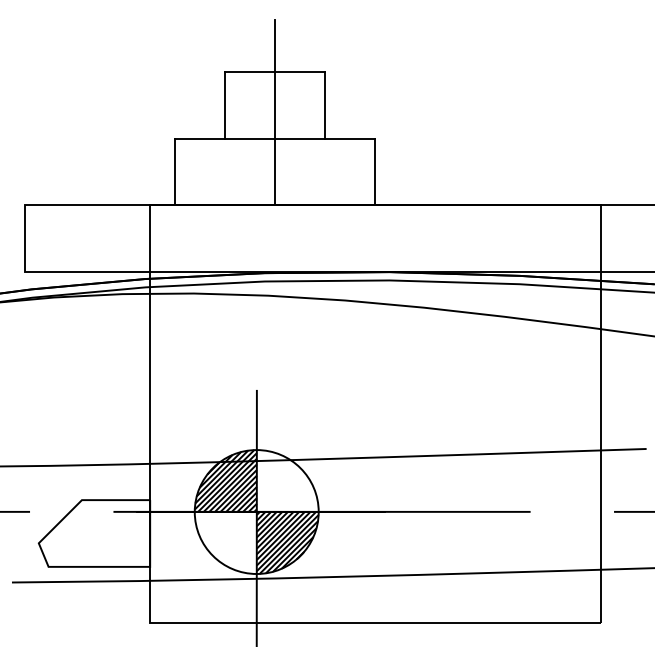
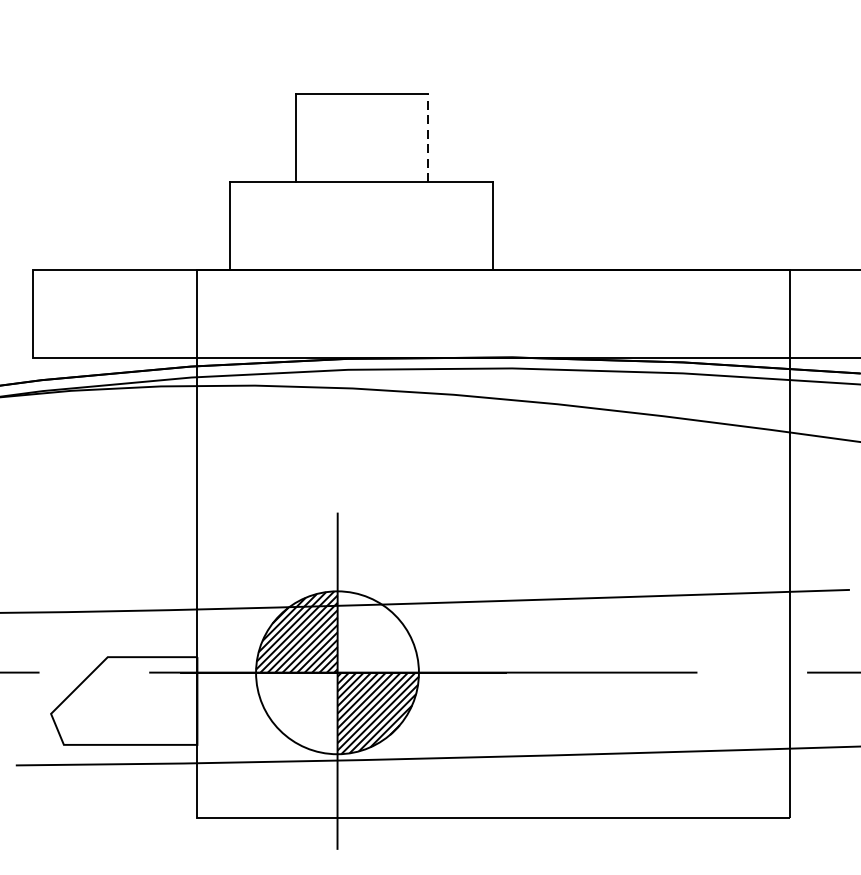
line: (325, 104) -> (427, 137), solid -> dashed
line: (275, 112) -> (362, 147), removed

